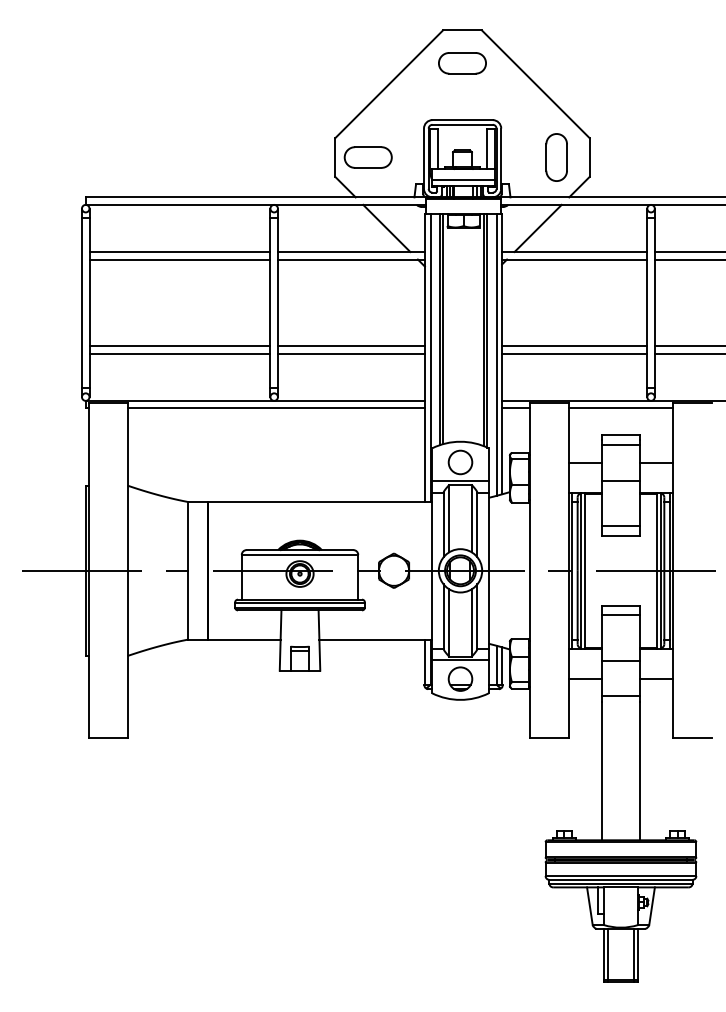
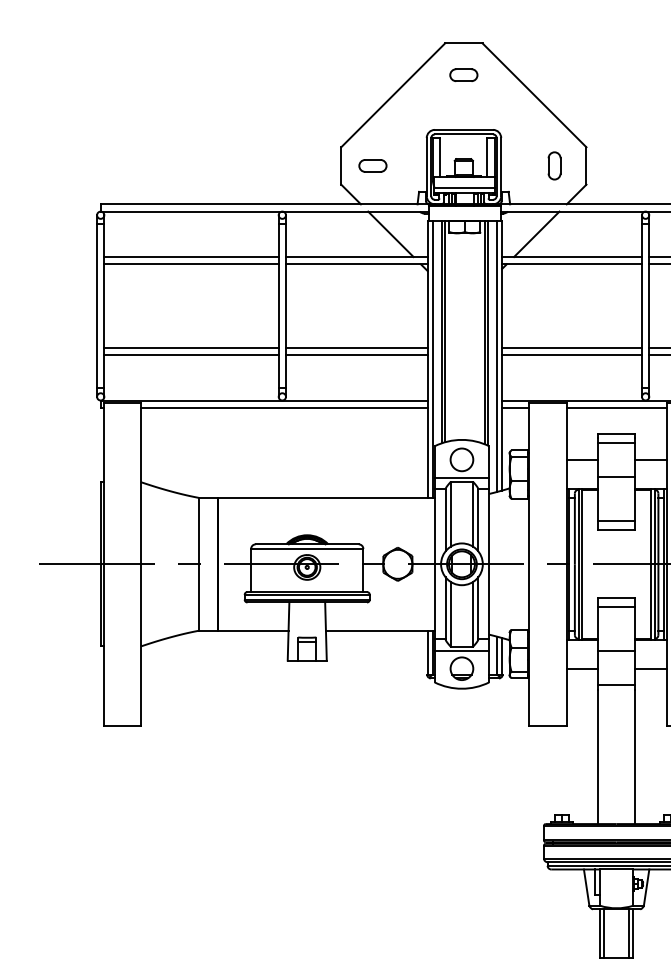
part: (462, 63) -> (463, 75), size x0.6
part: (367, 157) -> (372, 165), size x0.6
part: (556, 157) -> (554, 165), size x0.6

